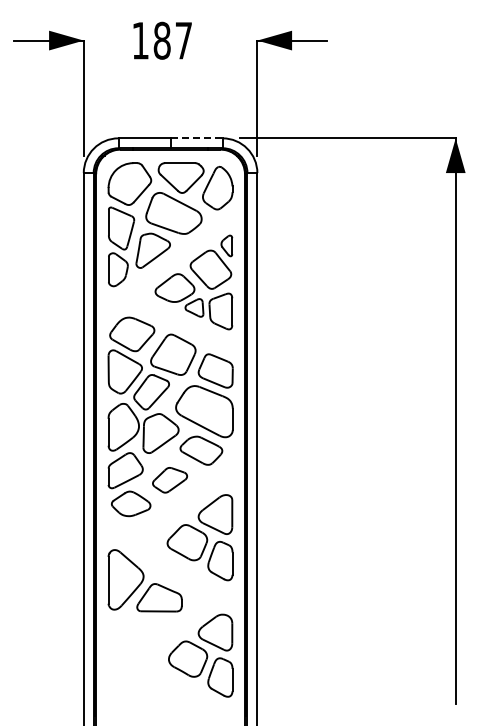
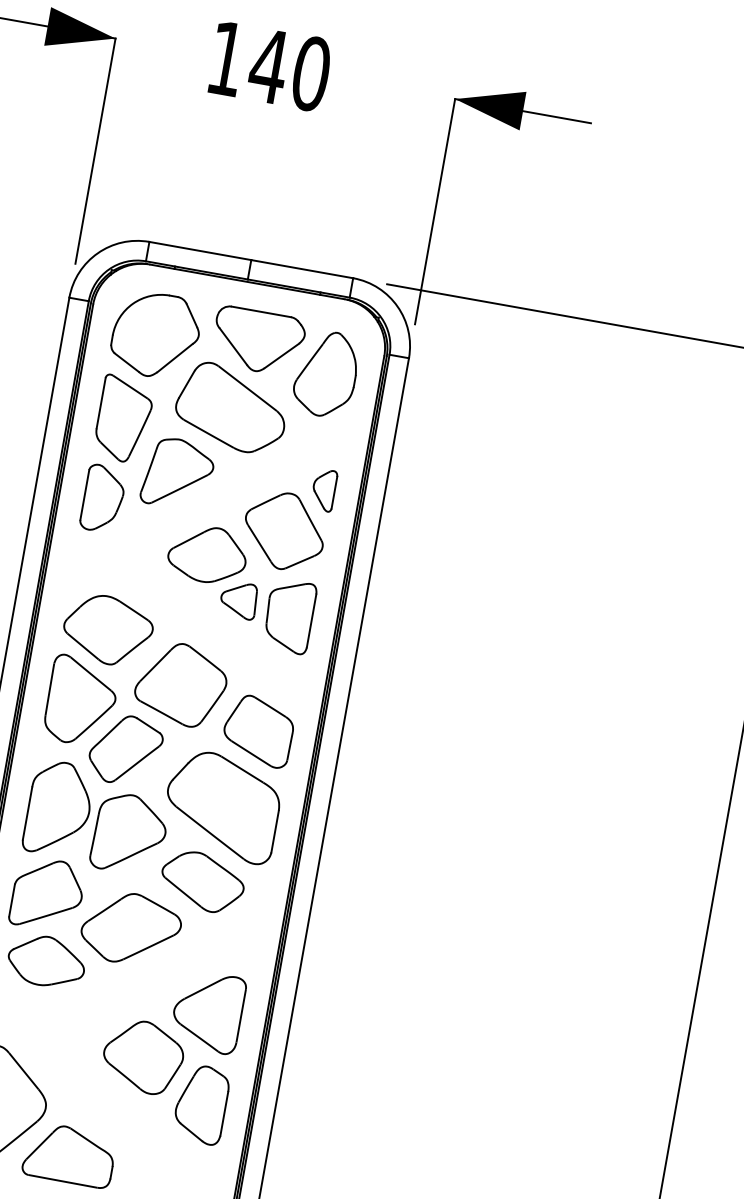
text: (172, 40) -> (289, 69), 187 -> 140
line: (197, 138) -> (303, 269), dashed -> solid
part: (169, 479) -> (130, 927), size x1.43

